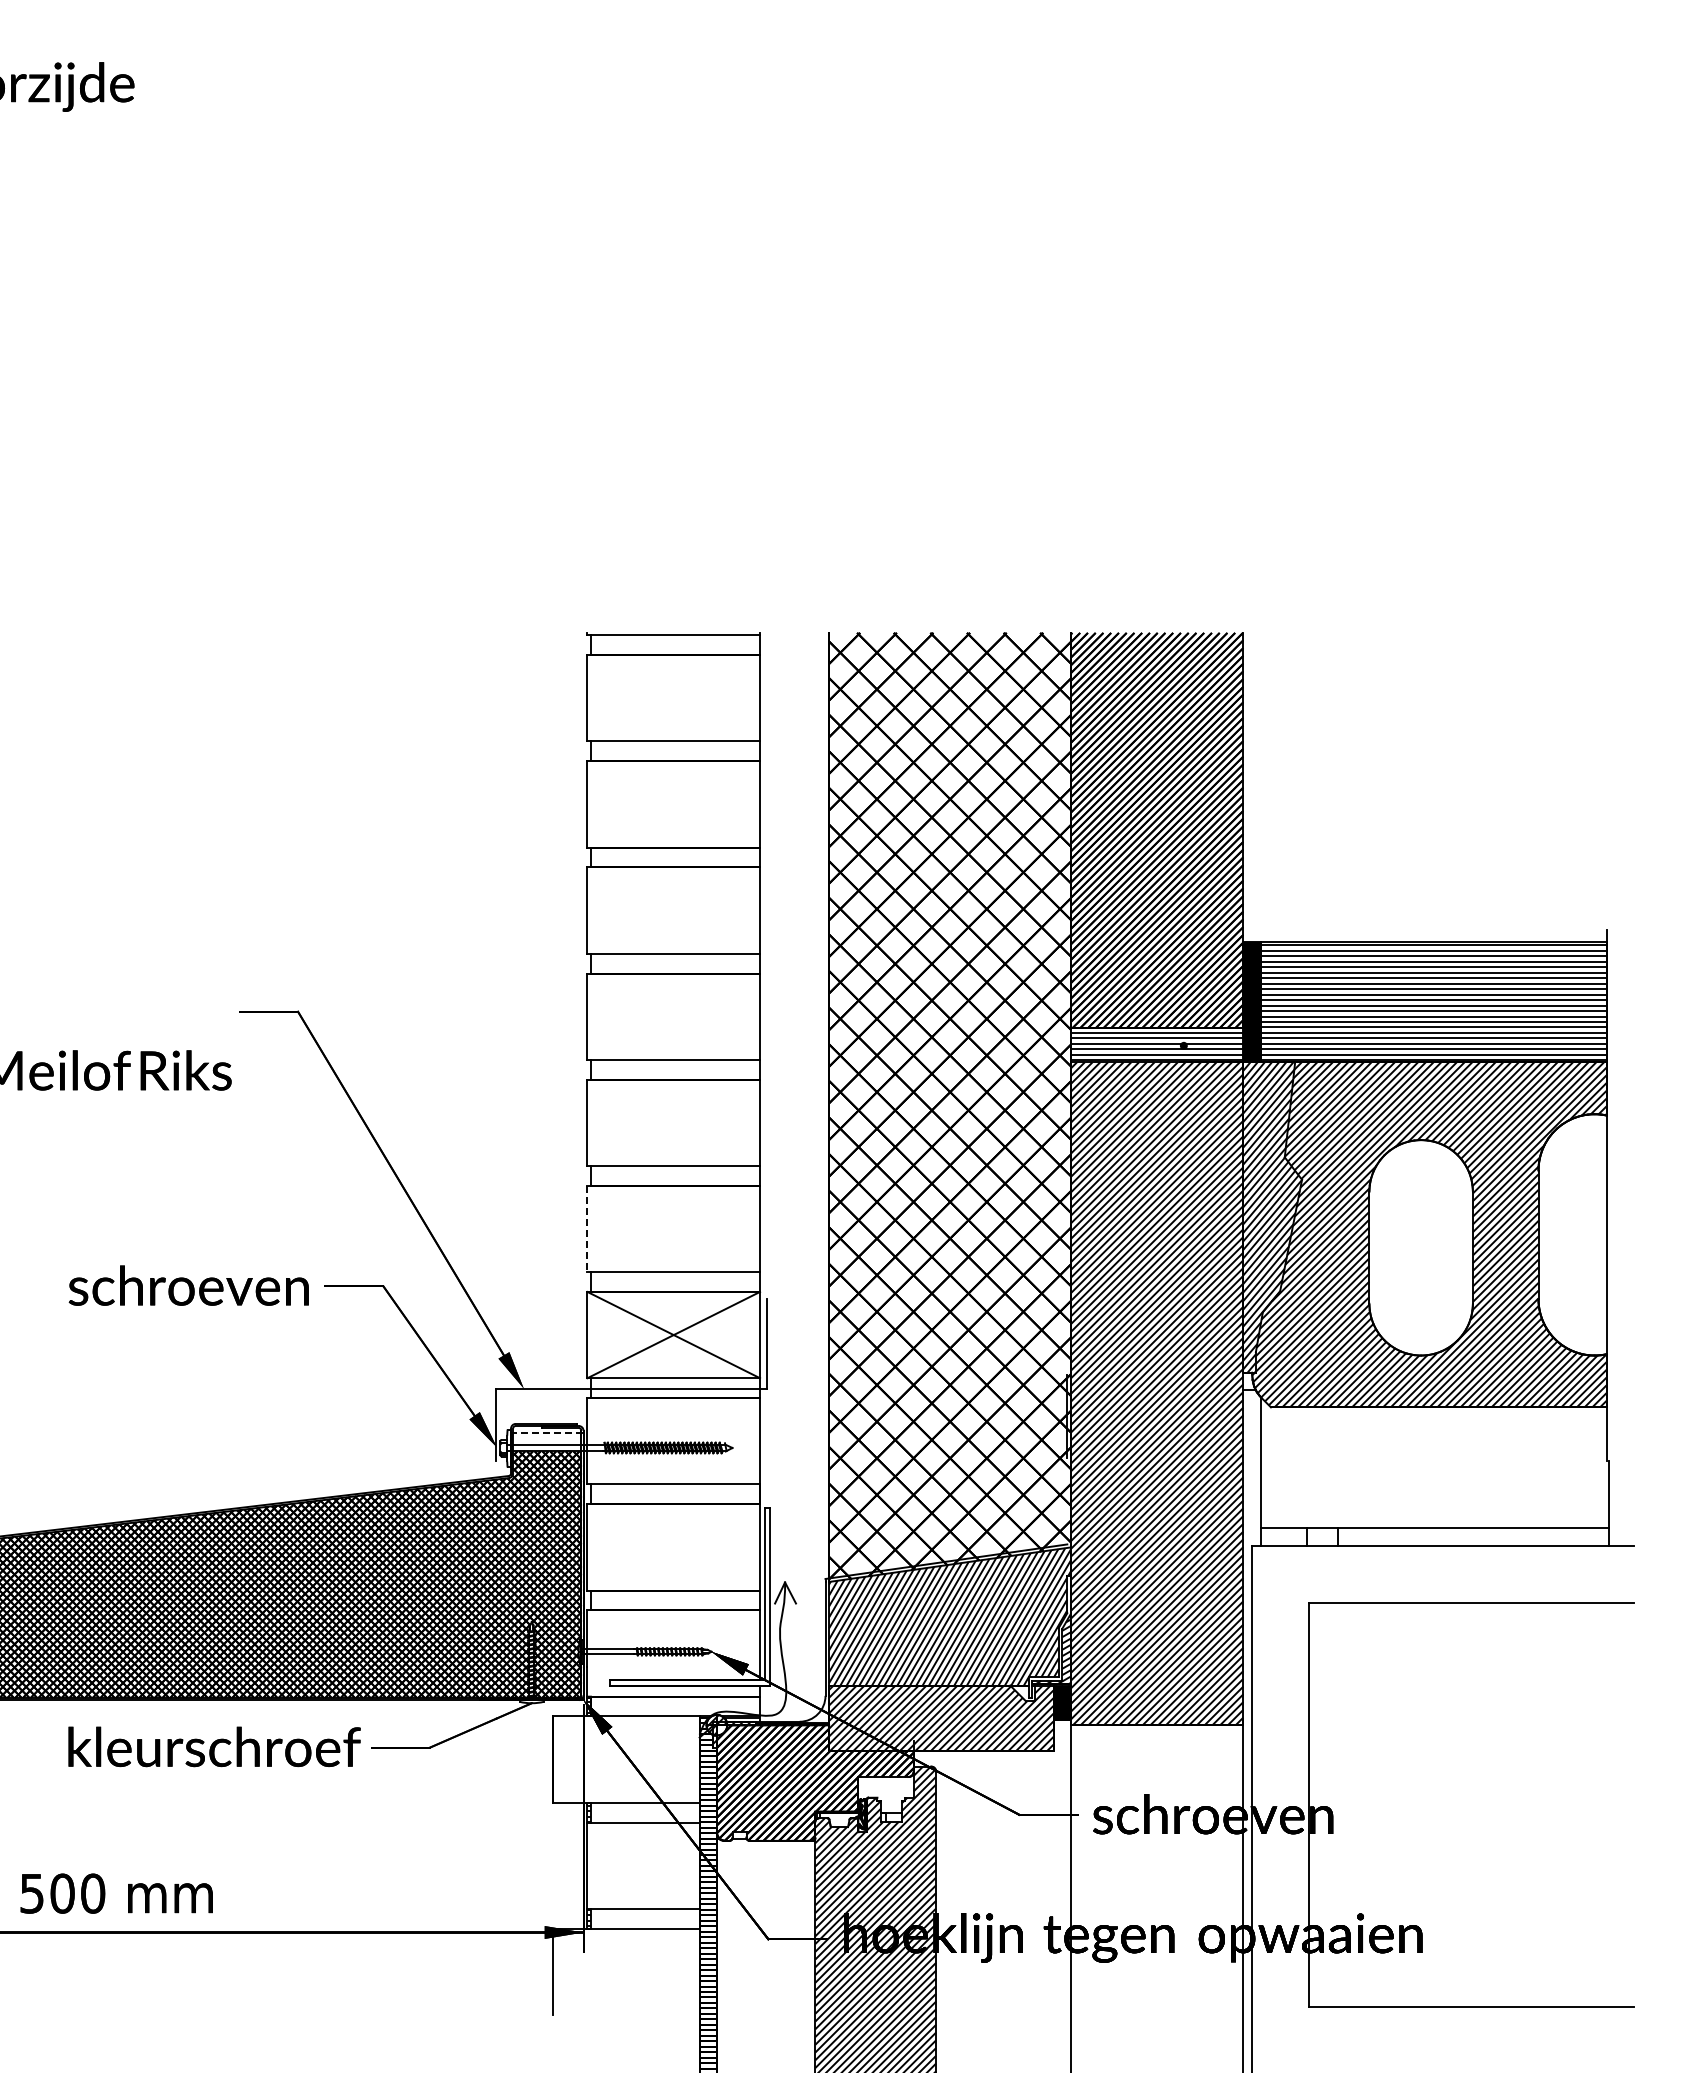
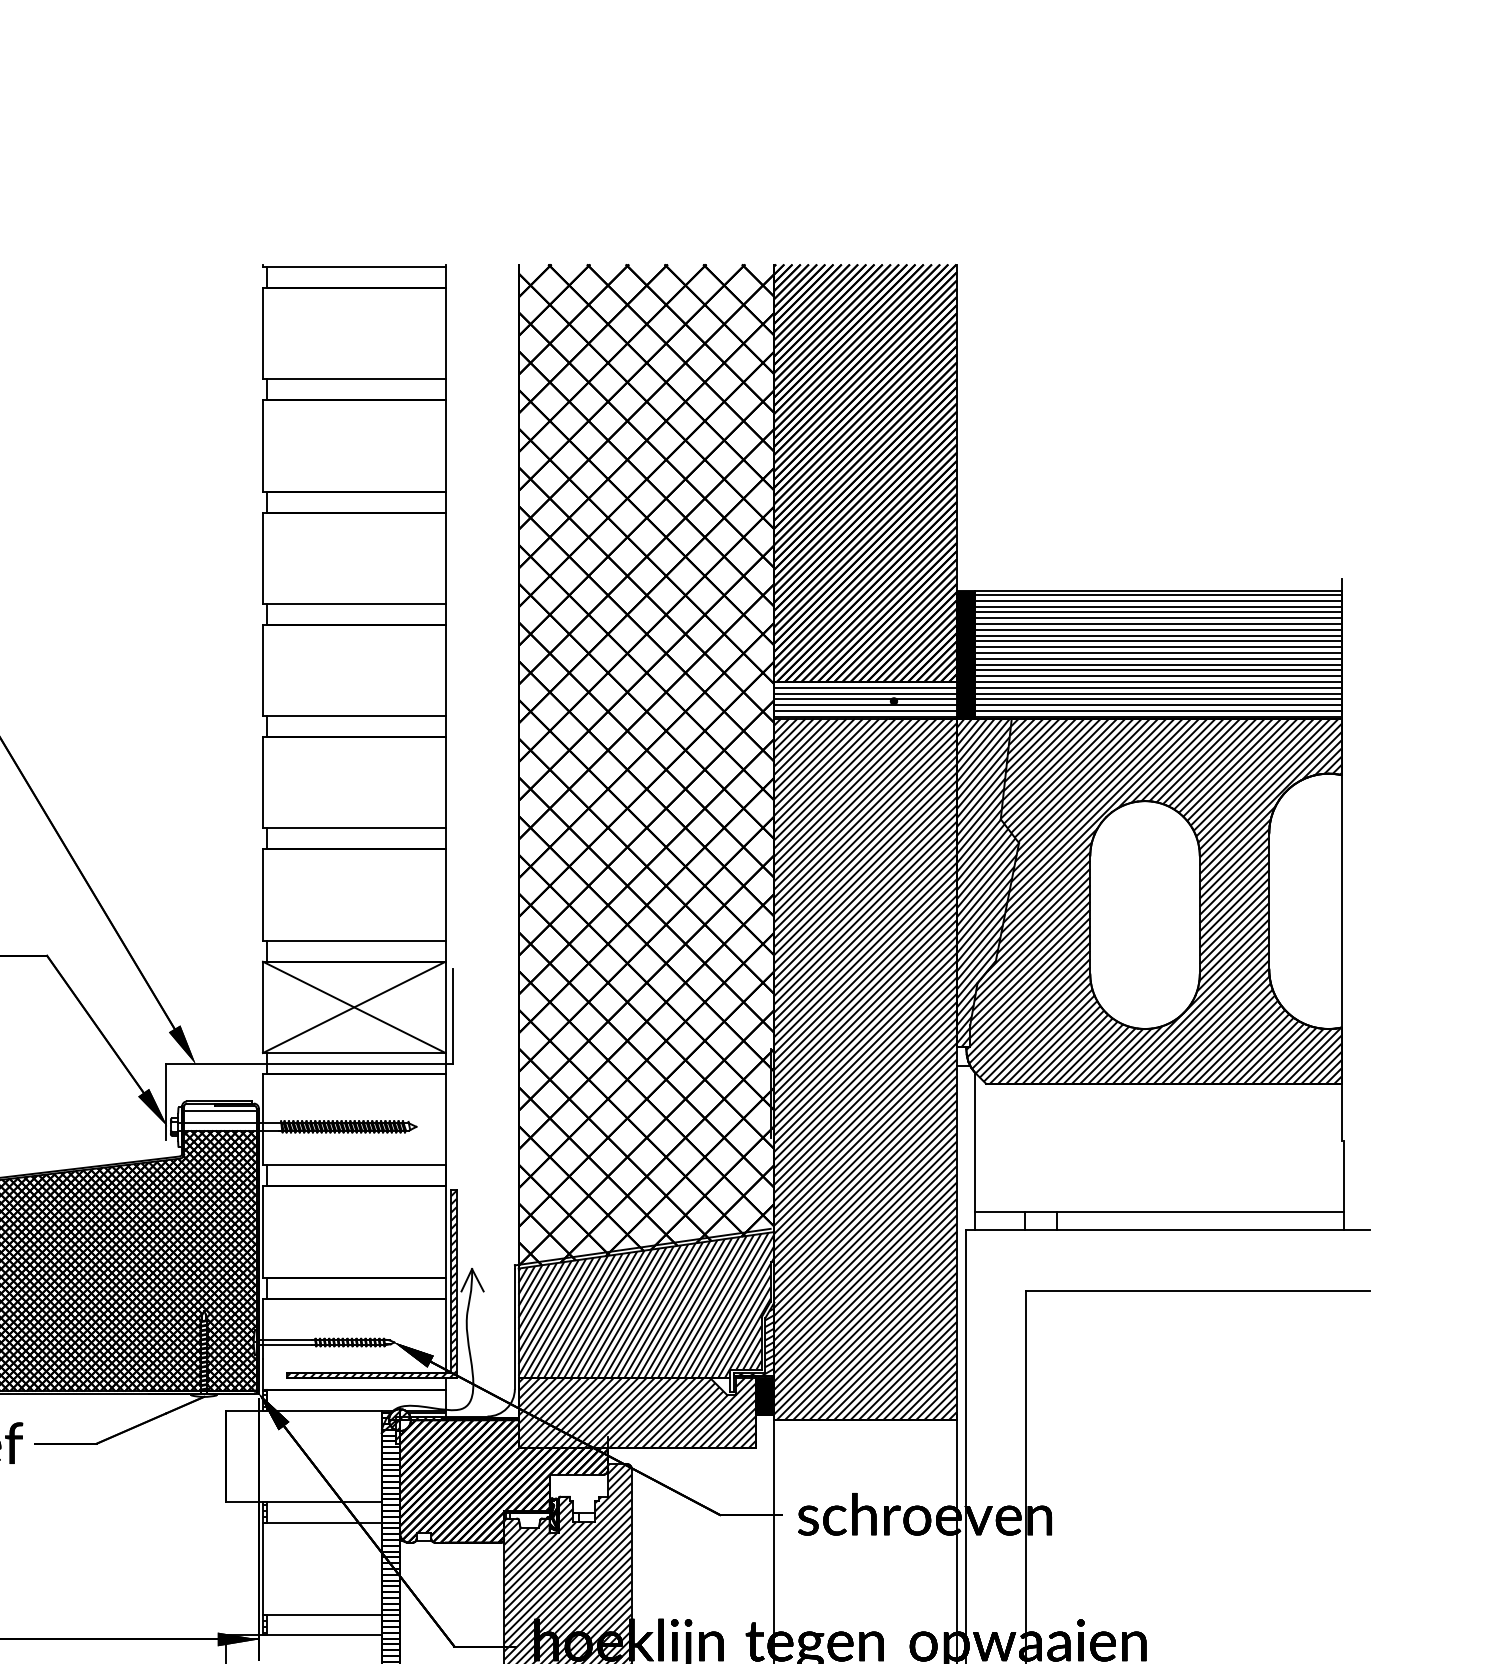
line: (587, 1229) -> (263, 895), dashed -> solid
line: (547, 1432) -> (220, 1110), dashed -> solid
hatch: (689, 1596) -> (370, 1283), added

